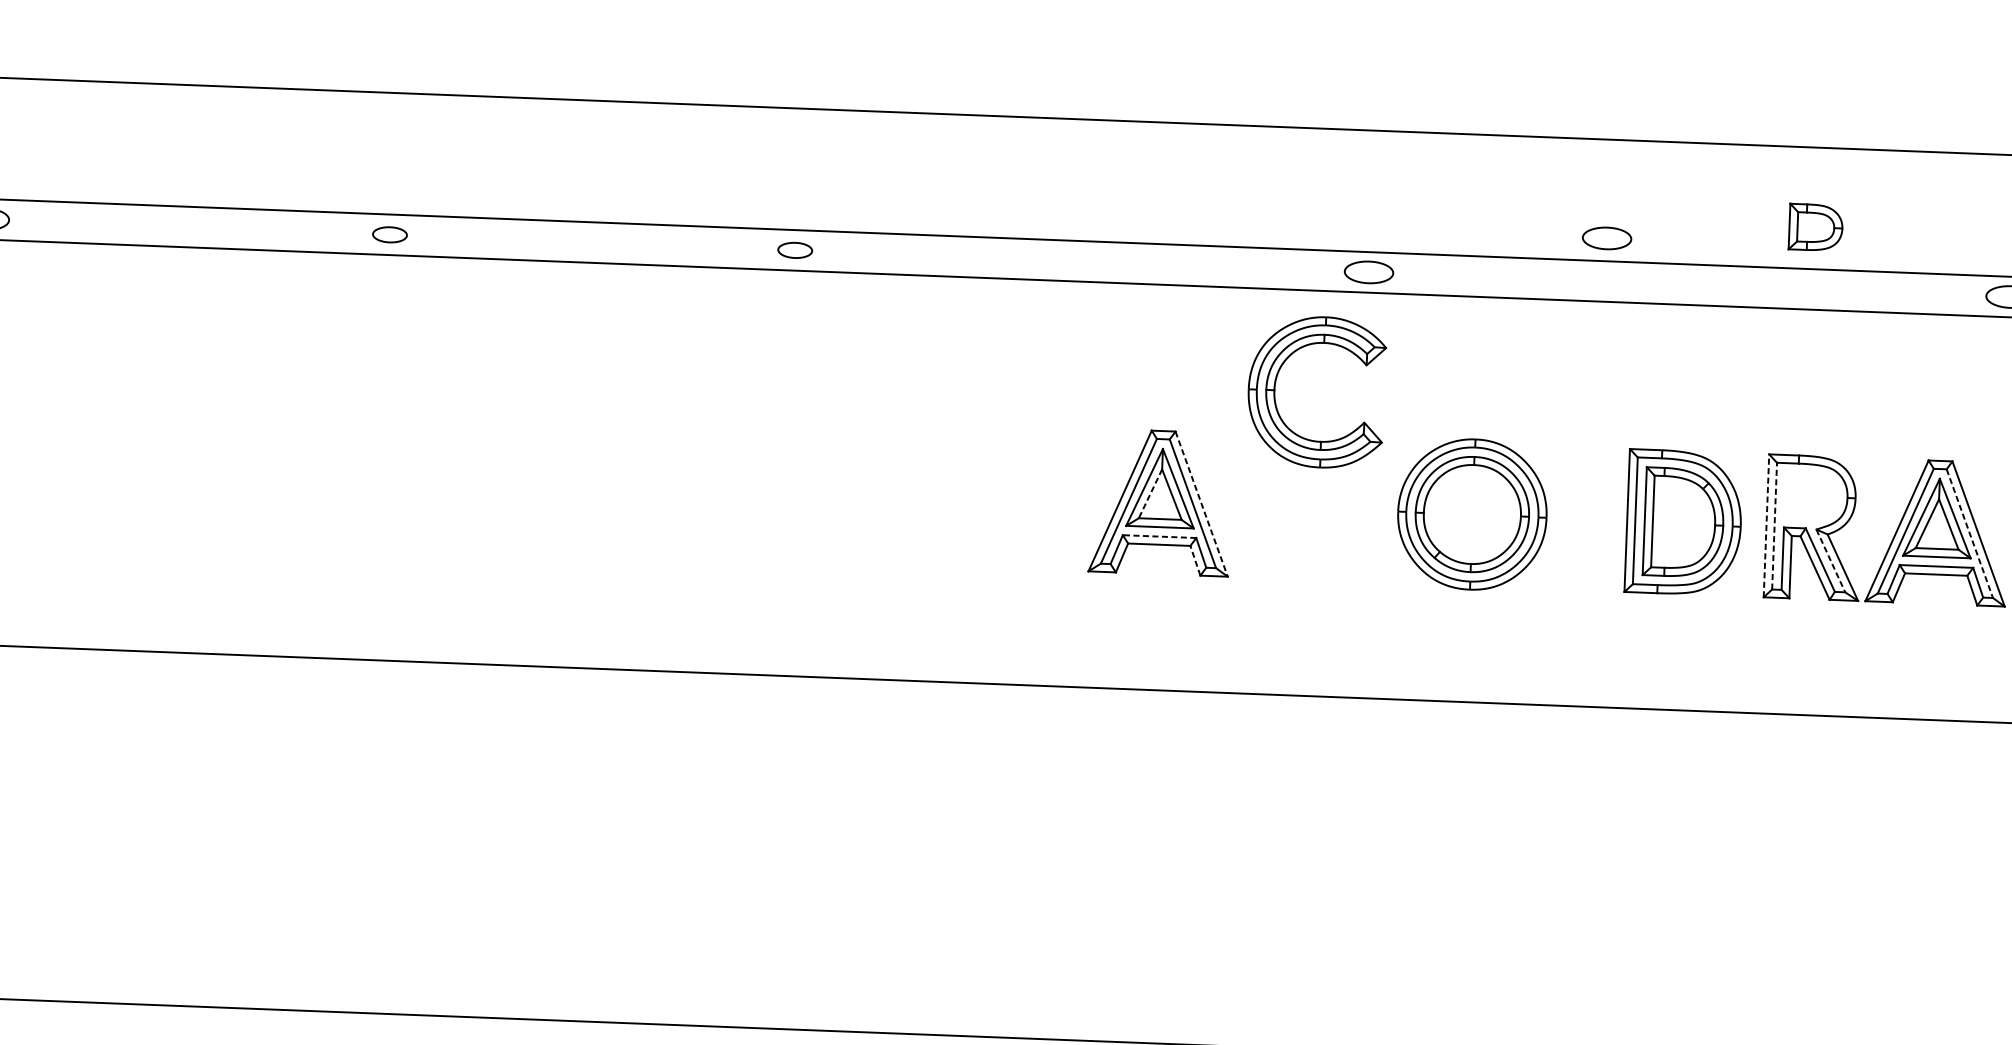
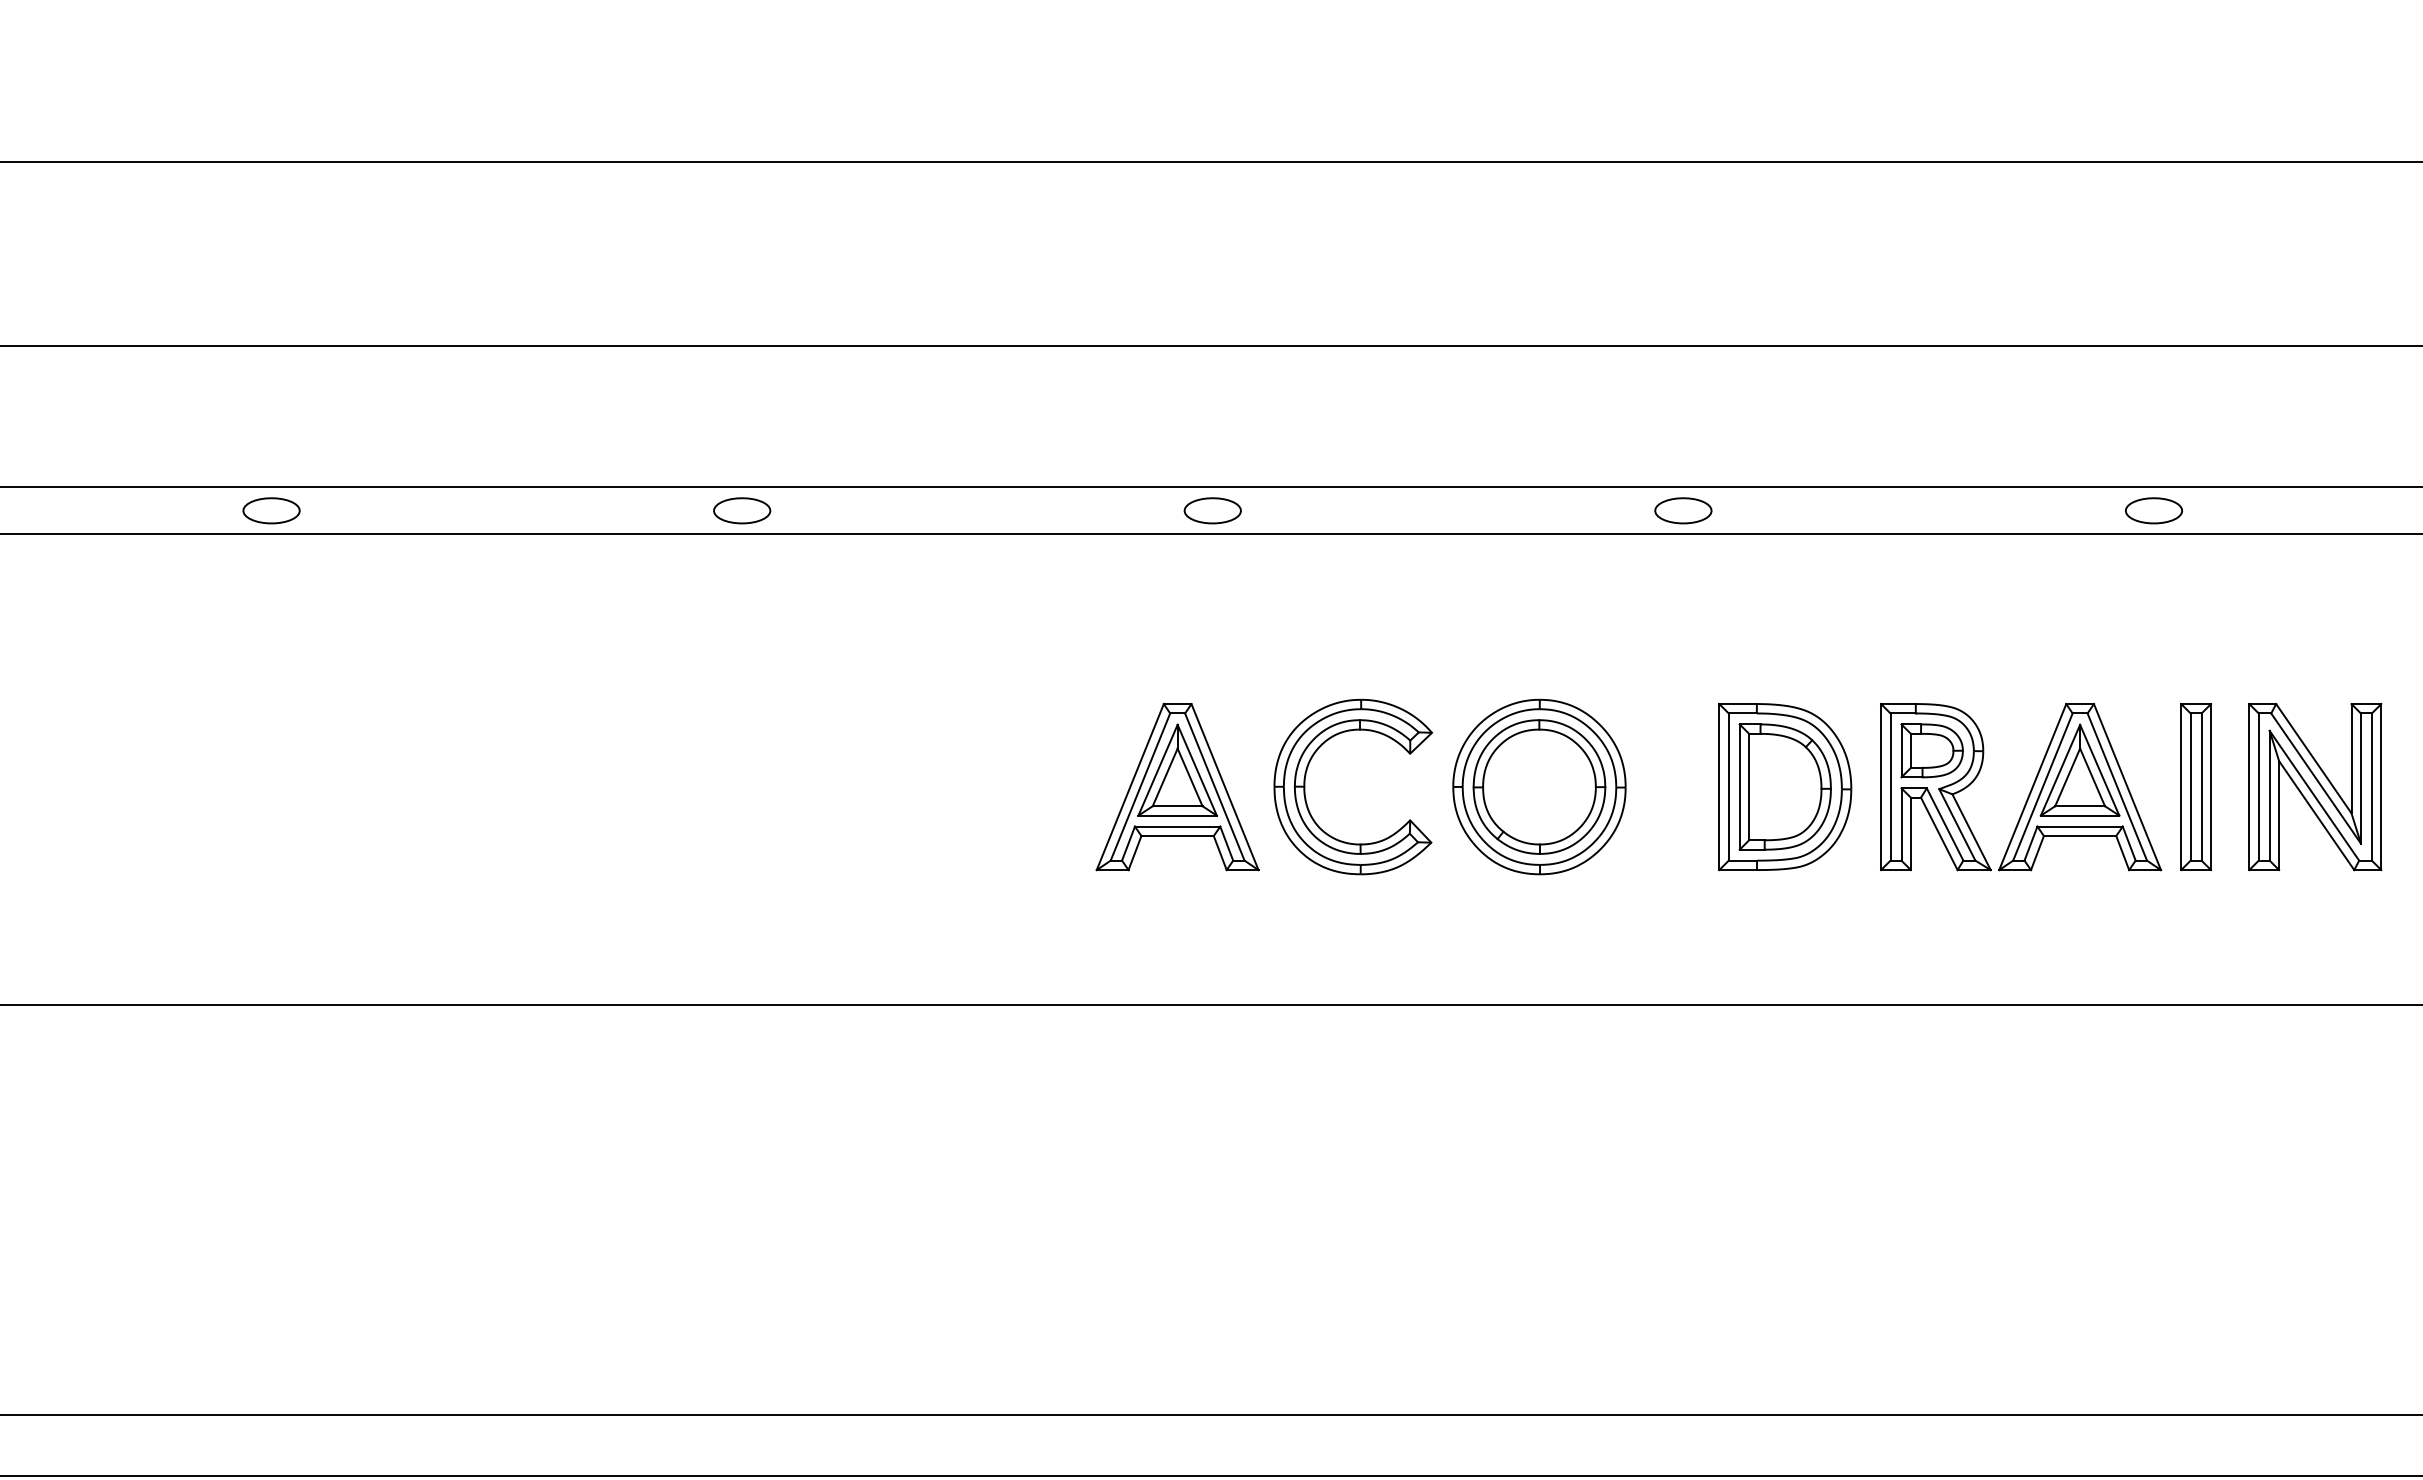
part: (1815, 227) -> (1931, 750), moved
part: (389, 234) -> (271, 510), size x1.43
part: (1607, 238) -> (1683, 510), moved
part: (795, 250) -> (742, 510), size x1.43
part: (1368, 272) -> (1212, 510), moved
part: (1275, 390) -> (1305, 786), moved
line: (1150, 493) -> (1165, 777), dashed -> solid
line: (1202, 504) -> (1225, 787), dashed -> solid
line: (1766, 525) -> (1881, 786), dashed -> solid
line: (1774, 526) -> (1890, 787), dashed -> solid
line: (1969, 534) -> (2117, 787), dashed -> solid
line: (1159, 536) -> (1177, 826), dashed -> solid
line: (1195, 560) -> (1220, 852), dashed -> solid
line: (1830, 561) -> (1957, 825), dashed -> solid

